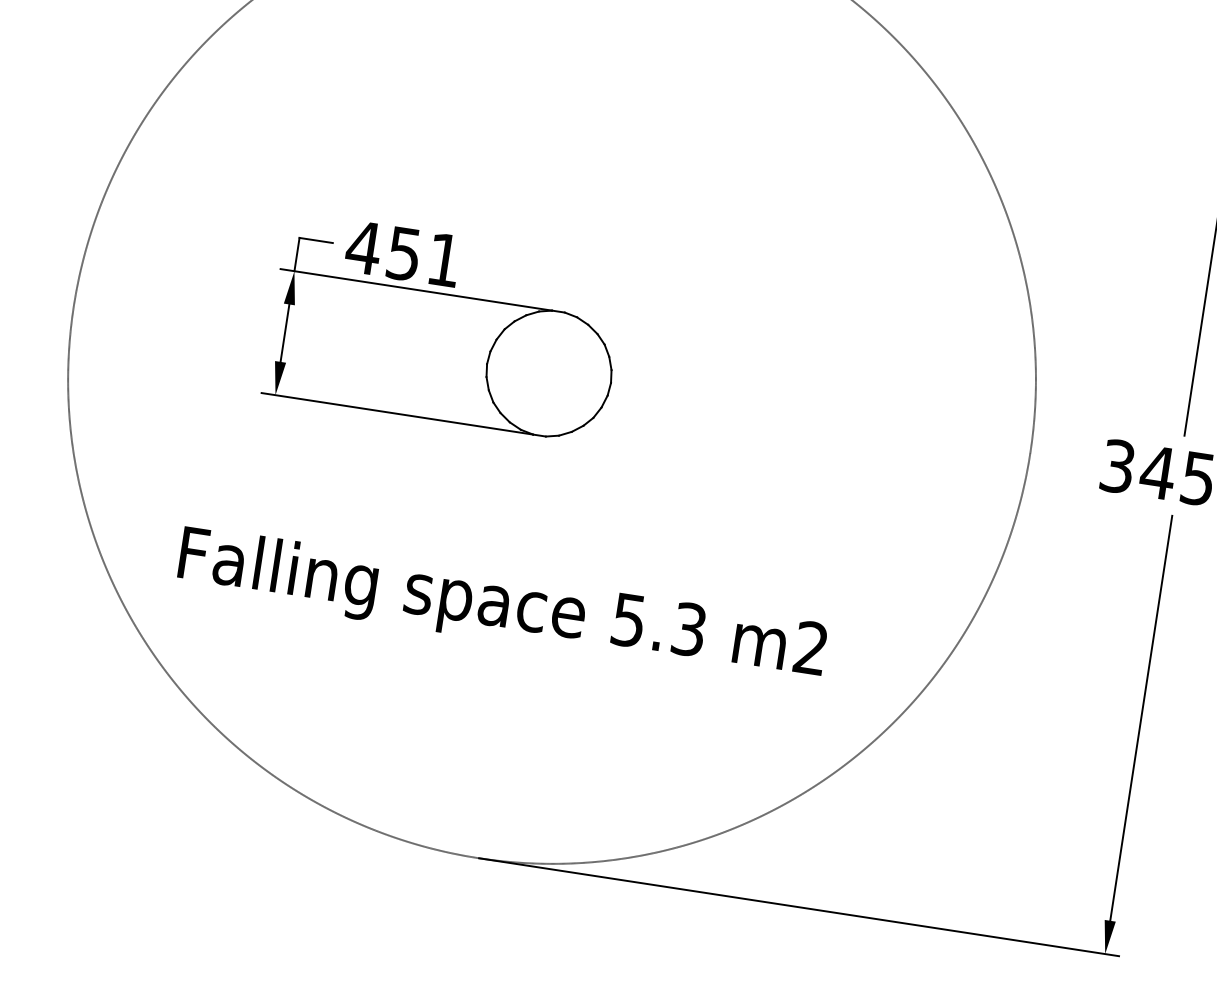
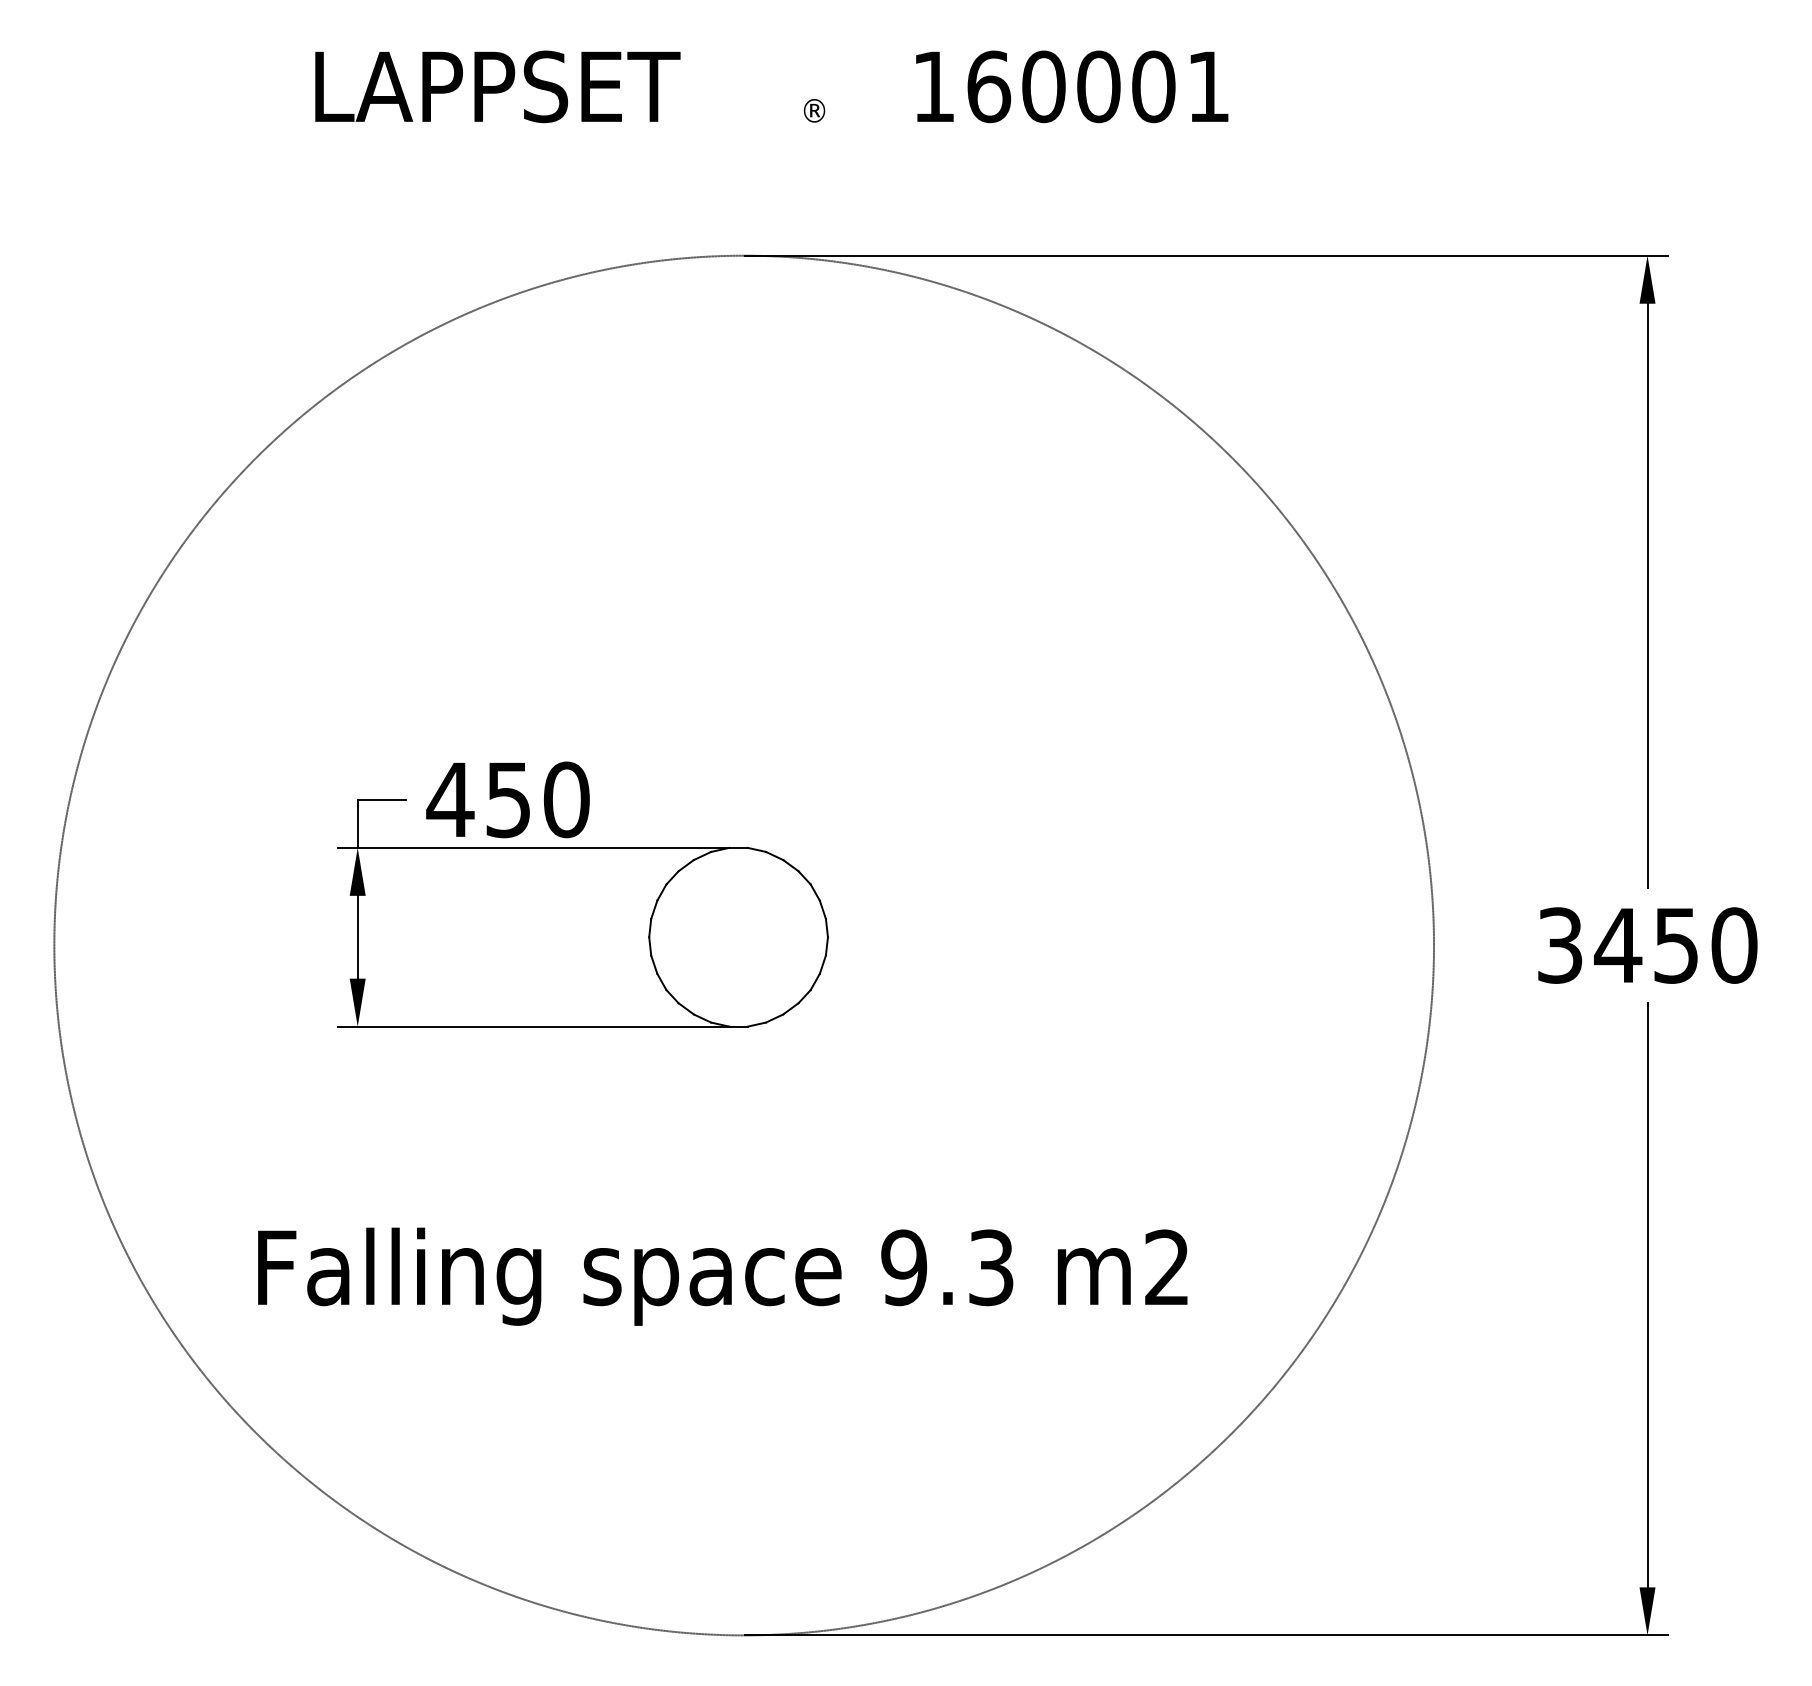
text: (444, 259) -> (566, 799), 451 -> 450
text: (629, 620) -> (904, 1267), 5.3 -> 9.3

